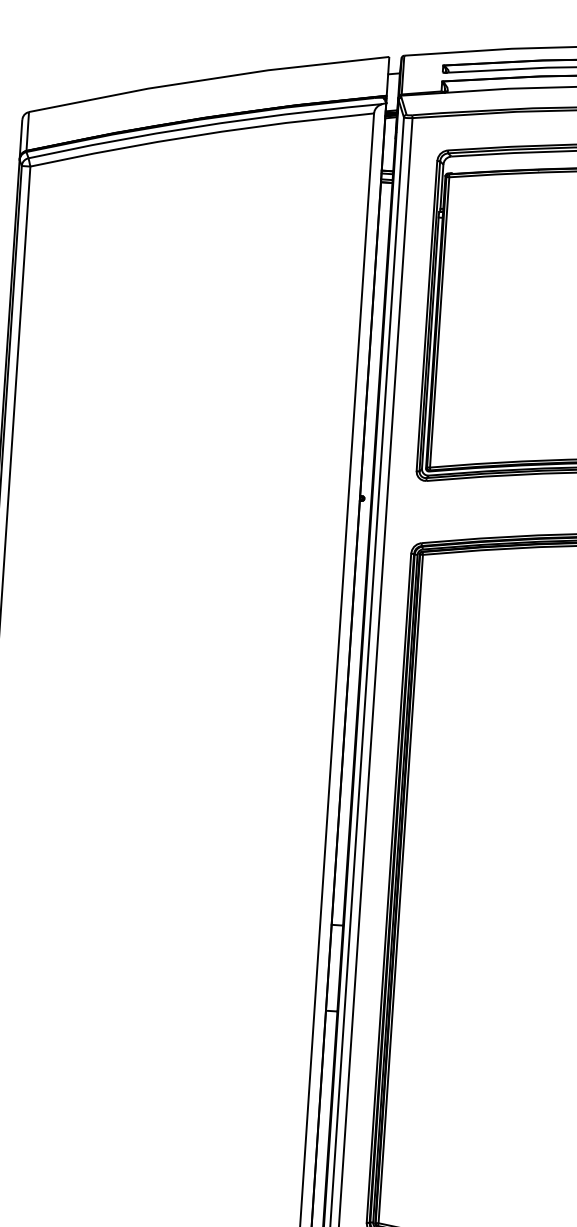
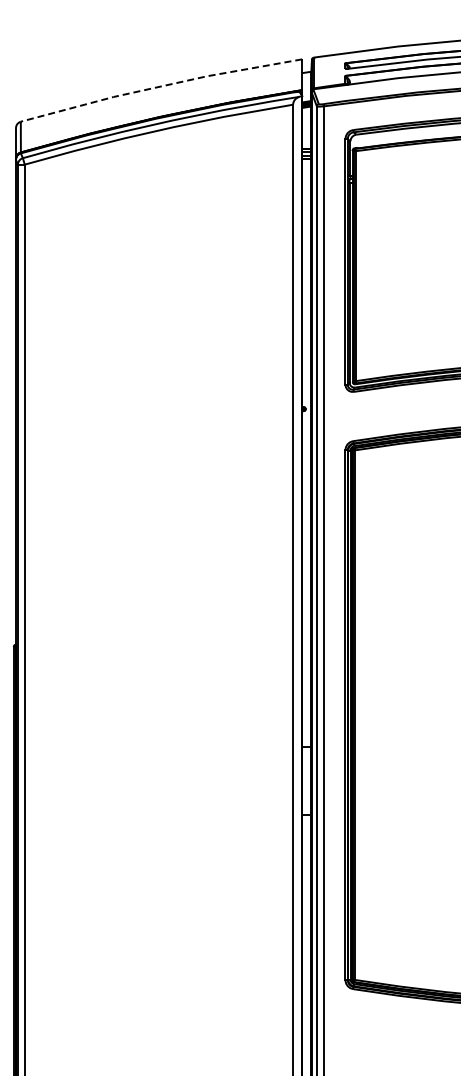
line: (208, 79) -> (160, 86), solid -> dashed

